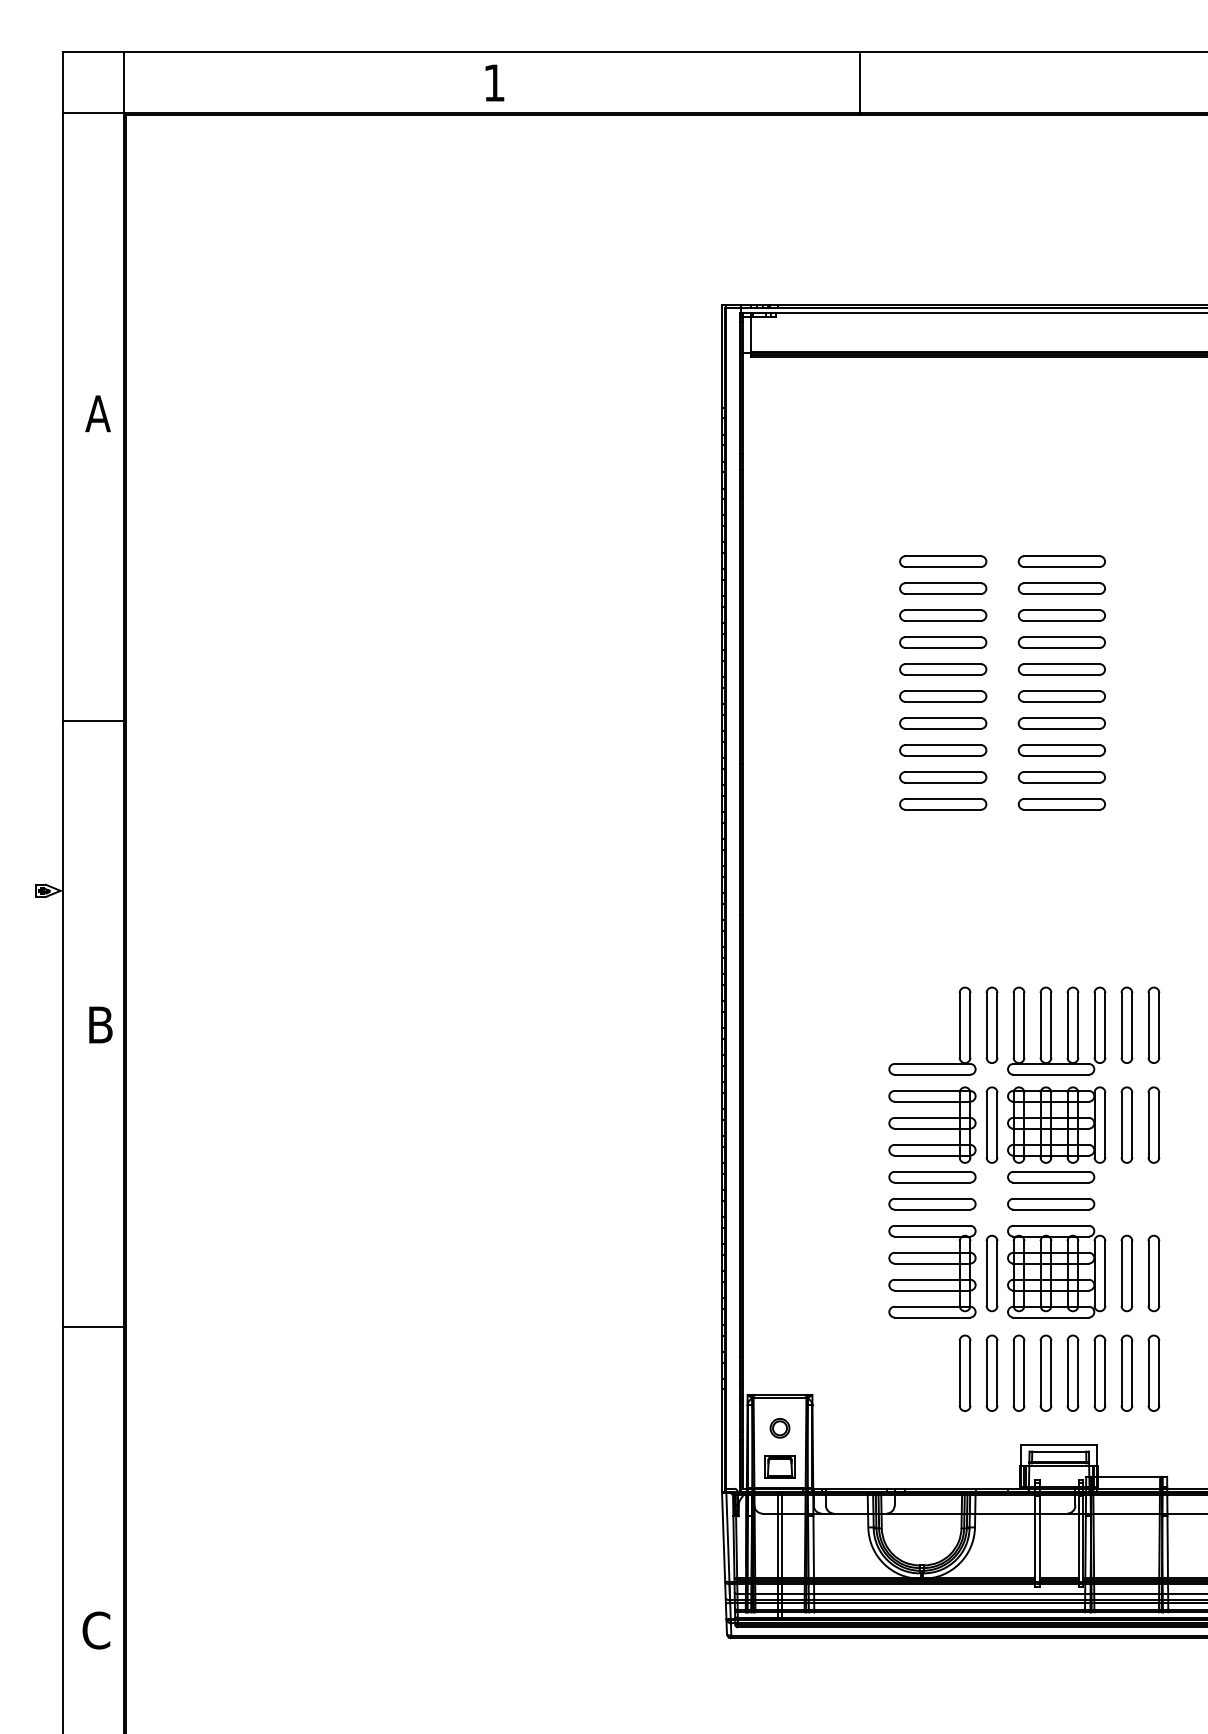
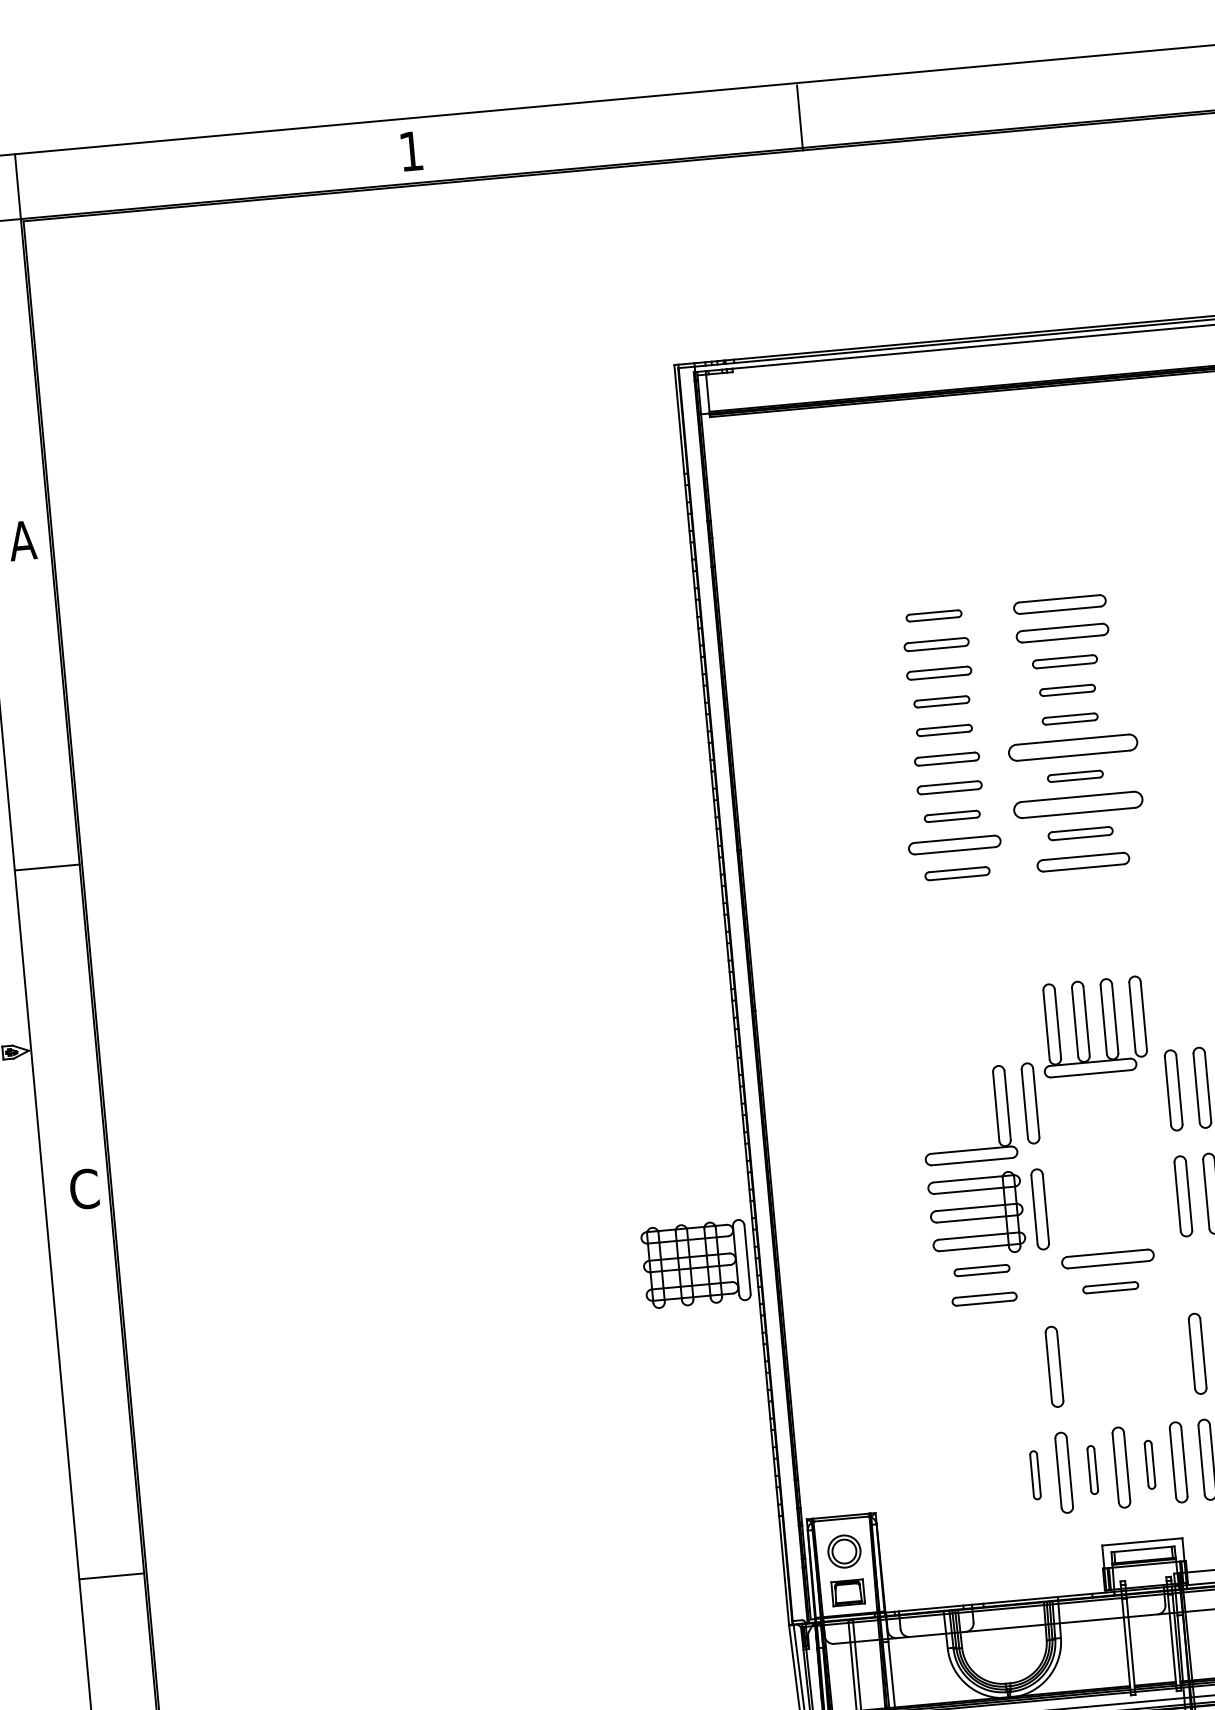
part: (943, 561) -> (934, 615), size x0.6
part: (943, 588) -> (936, 644), size x0.7
part: (943, 615) -> (939, 673), size x0.7
part: (1061, 615) -> (1064, 661), size x0.7
part: (943, 642) -> (942, 701), size x0.6
part: (1061, 642) -> (1067, 690), size x0.6
part: (943, 669) -> (944, 730), size x0.6
part: (1061, 669) -> (1069, 719), size x0.6
part: (943, 696) -> (947, 759), size x0.7
part: (1061, 696) -> (1072, 747), size x1.4
part: (943, 723) -> (949, 787), size x0.7
part: (1061, 723) -> (1075, 776), size x0.6
part: (943, 750) -> (952, 816), size x0.6
part: (1061, 750) -> (1077, 805), size x1.4
part: (1061, 777) -> (1080, 833), size x0.7
part: (943, 804) -> (957, 873), size x0.7
text: (100, 1024) -> (84, 1188), B -> C
part: (1056, 1030) -> (1092, 1026), moved
part: (1056, 1124) -> (695, 1263), moved
part: (932, 1177) -> (982, 1270), size x0.6
part: (932, 1204) -> (984, 1299), size x0.7
part: (1051, 1204) -> (1110, 1287), size x0.6
part: (932, 1264) -> (990, 1363), removed
part: (1056, 1271) -> (1122, 1358), removed
line: (92, 1327) -> (110, 1576), moved
part: (964, 1372) -> (1034, 1474), size x0.6
part: (1018, 1372) -> (1092, 1469), size x0.6
part: (1072, 1372) -> (1149, 1464), size x0.6
part: (779, 1428) -> (843, 1551), size x1.6

